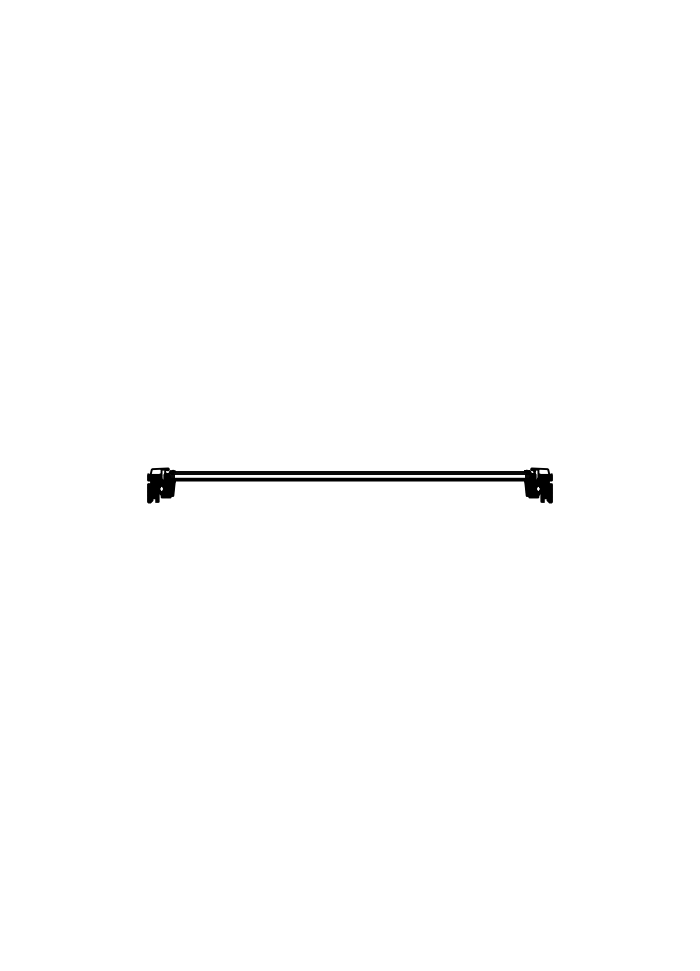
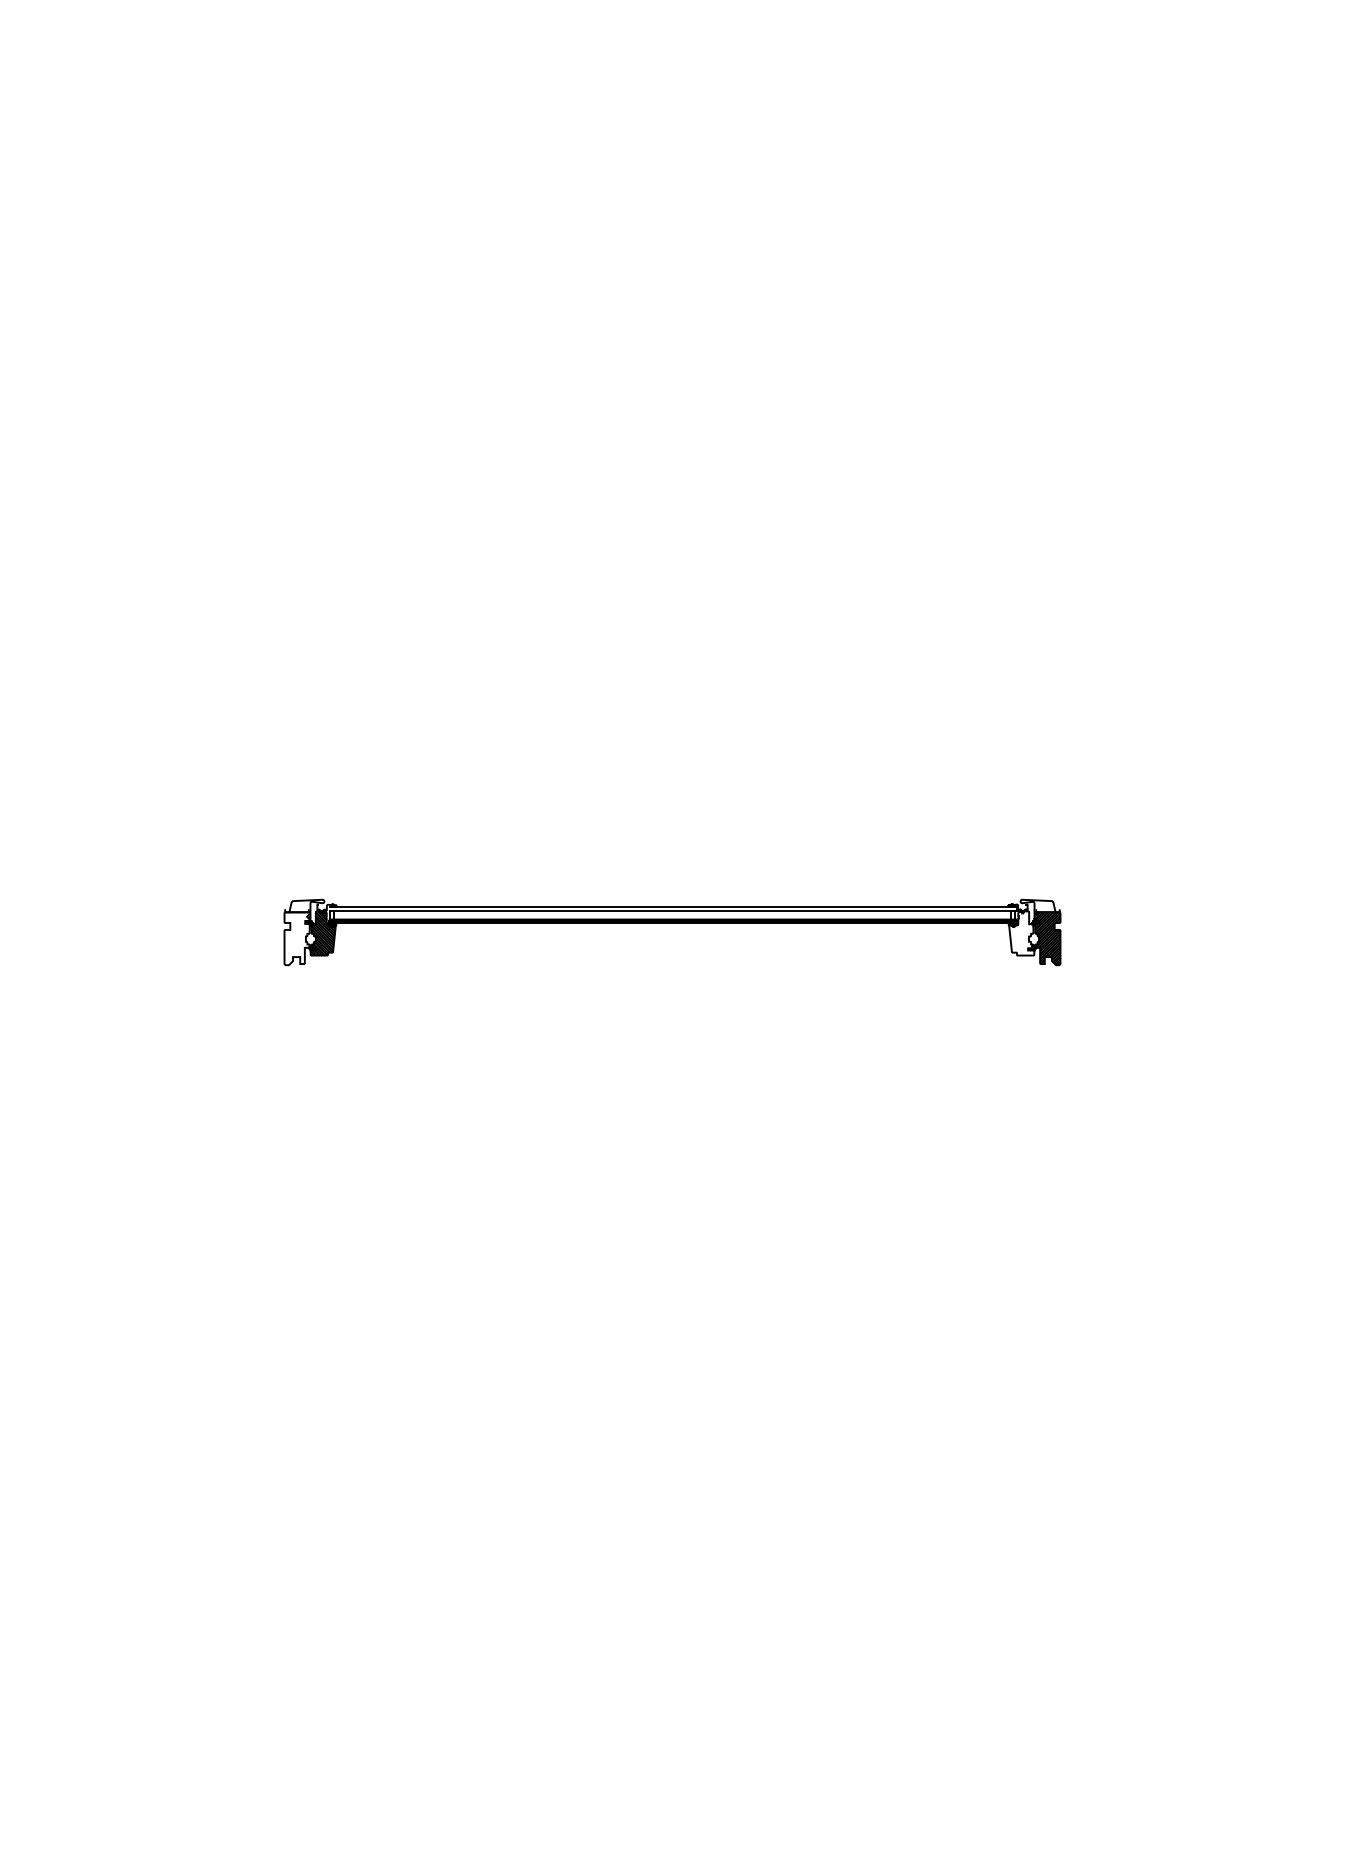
hatch: (531, 485) -> (1021, 932), removed
hatch: (154, 488) -> (296, 938), removed

